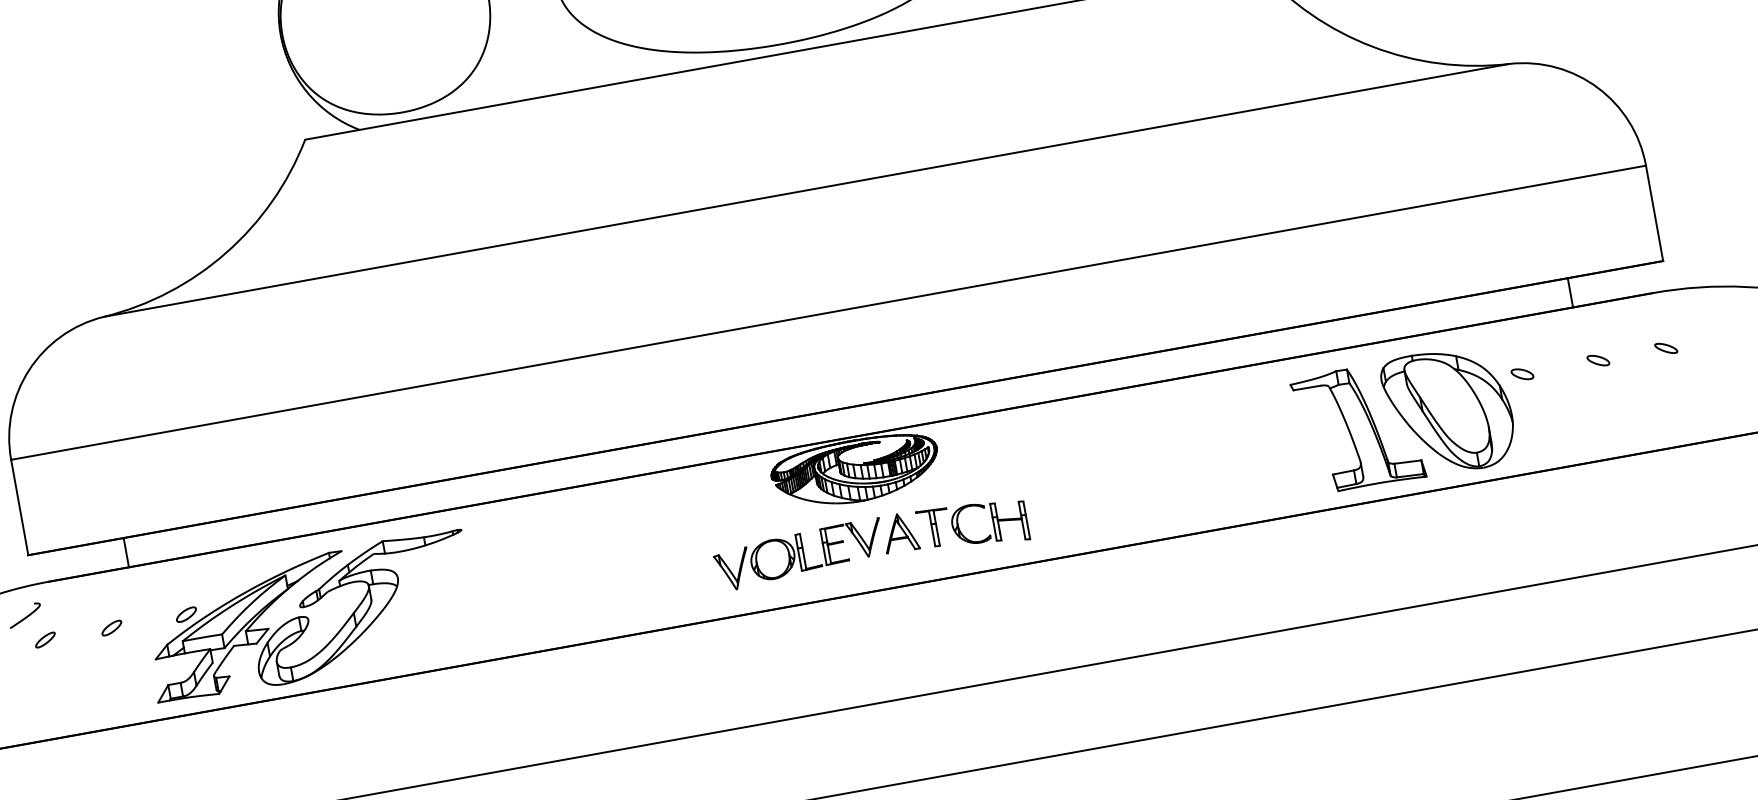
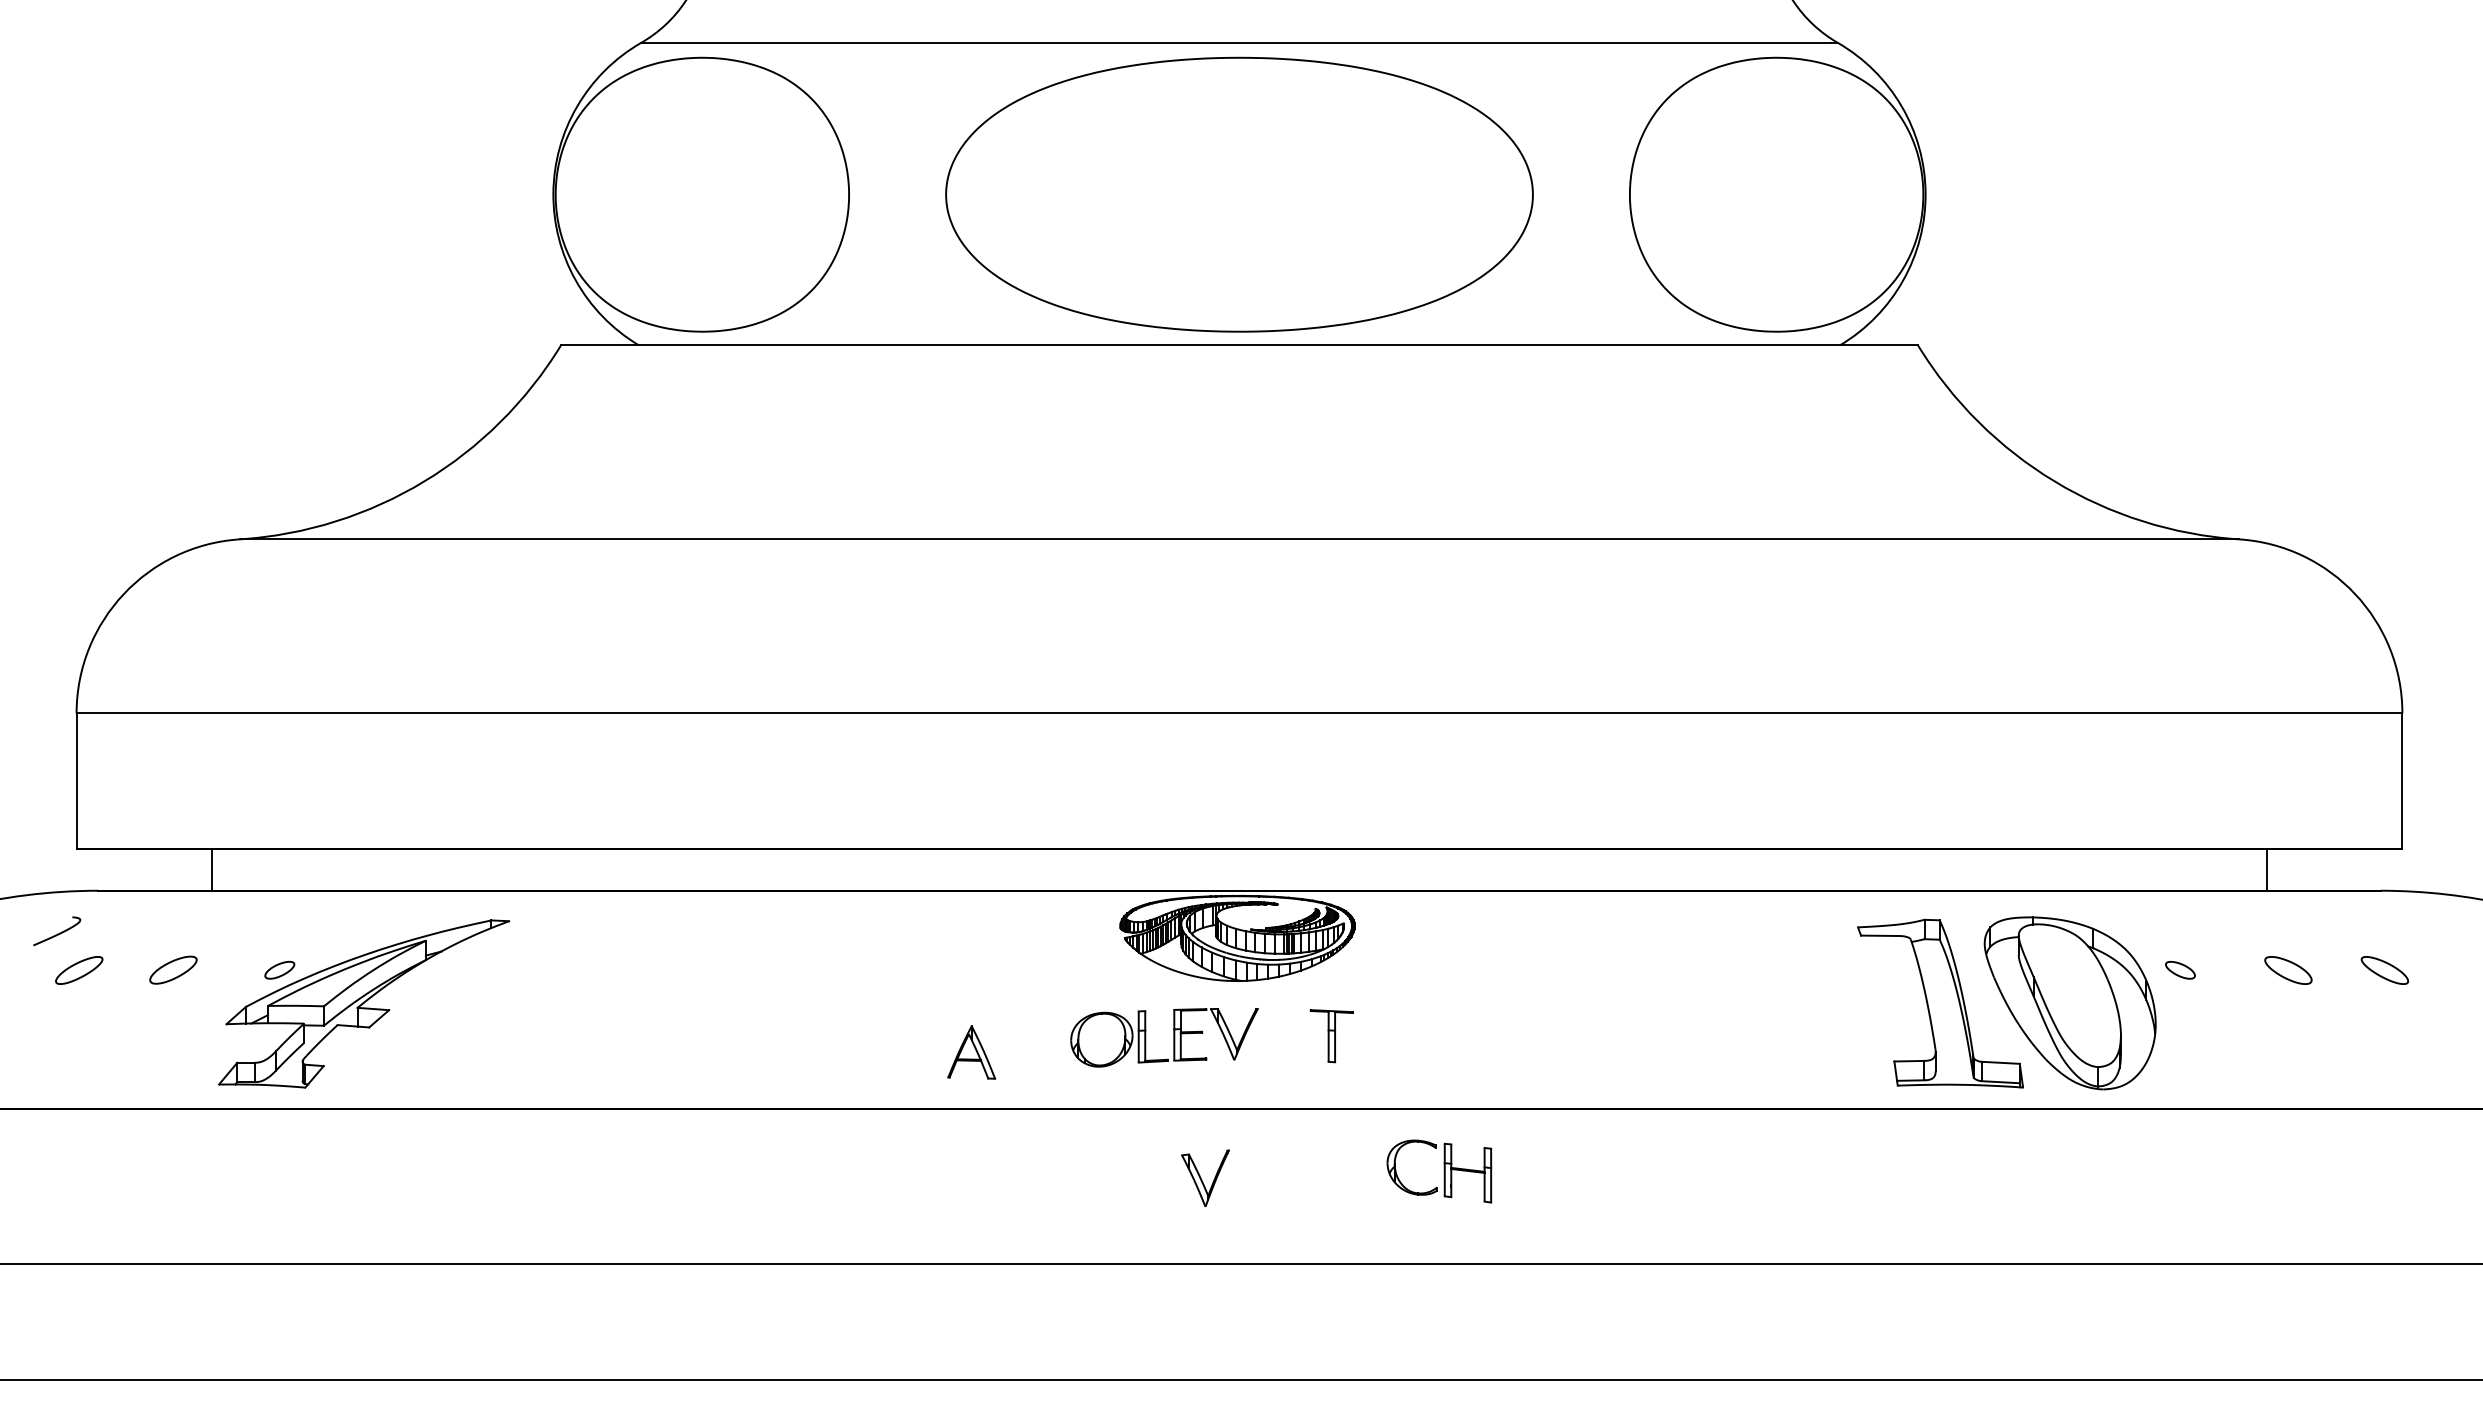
part: (1665, 347) -> (2384, 969), size x1.6
part: (1598, 360) -> (2288, 969), size x1.6
part: (989, 523) -> (1439, 1171), moved
part: (900, 532) -> (971, 1052), moved
part: (733, 569) -> (1205, 1177), moved
part: (361, 608) -> (522, 1004), removed
part: (111, 628) -> (173, 970), size x1.6
part: (44, 639) -> (78, 969), size x1.6

